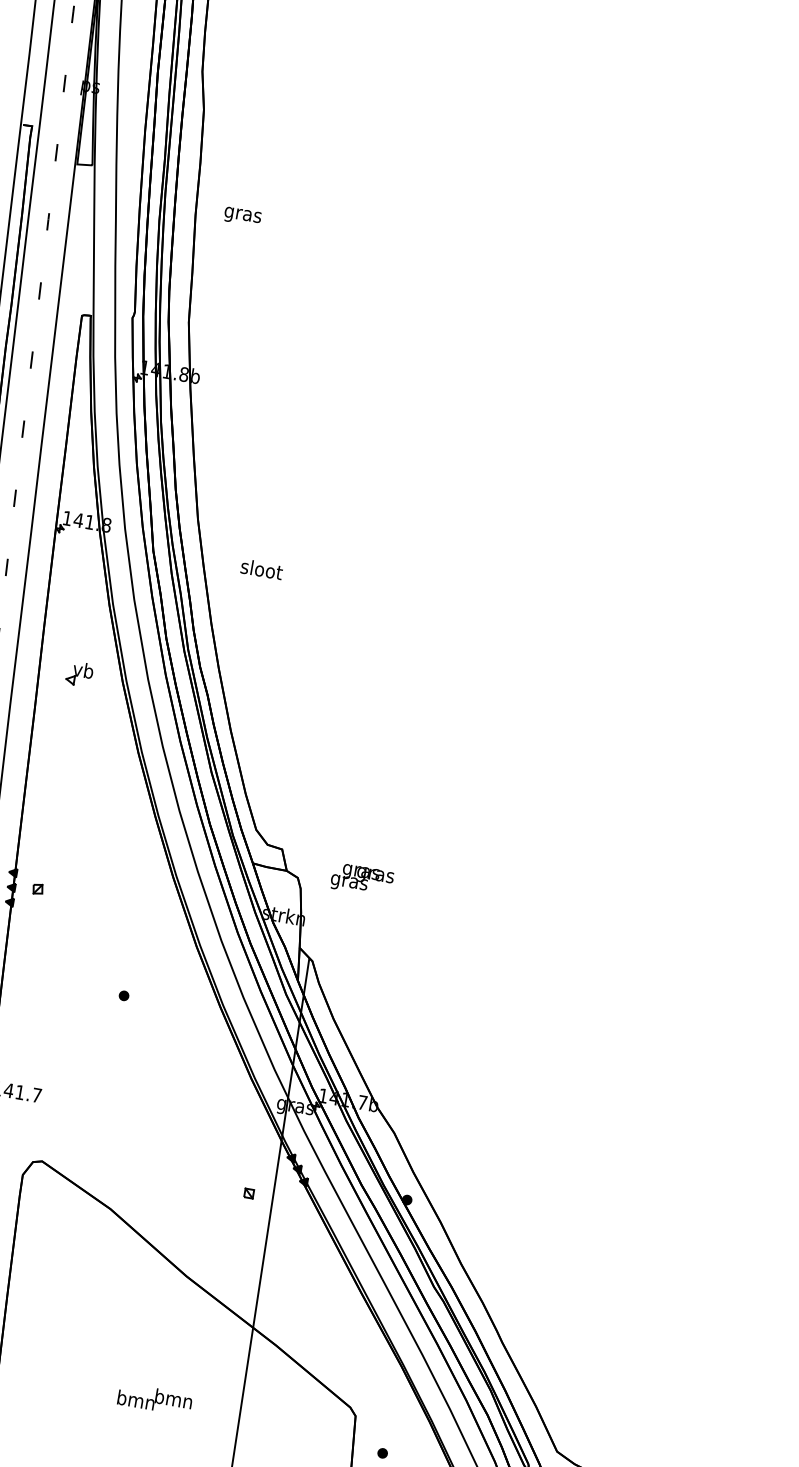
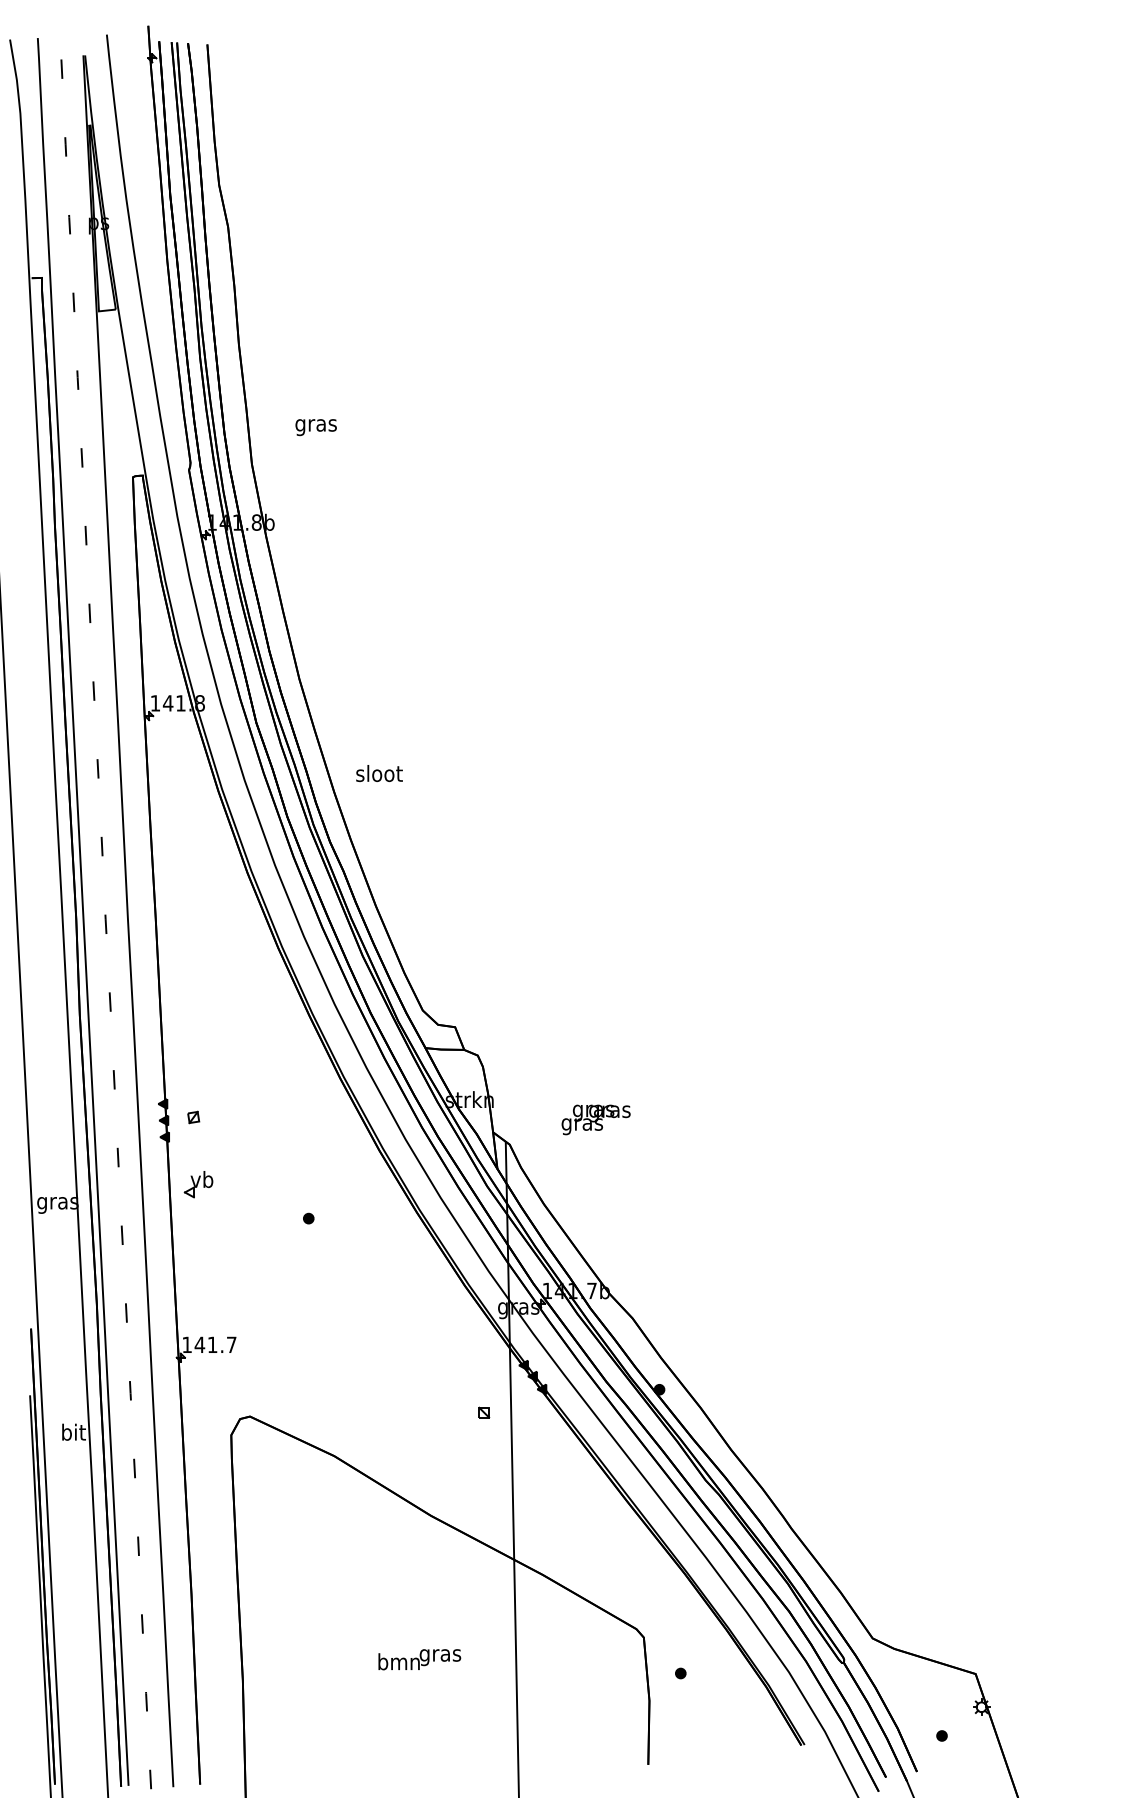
text: (242, 216) -> (315, 427), moved
text: (261, 569) -> (379, 773), moved
part: (79, 674) -> (198, 1184), moved
text: (361, 879) -> (595, 1119), moved
text: (173, 1400) -> (440, 1655), bmn -> gras

